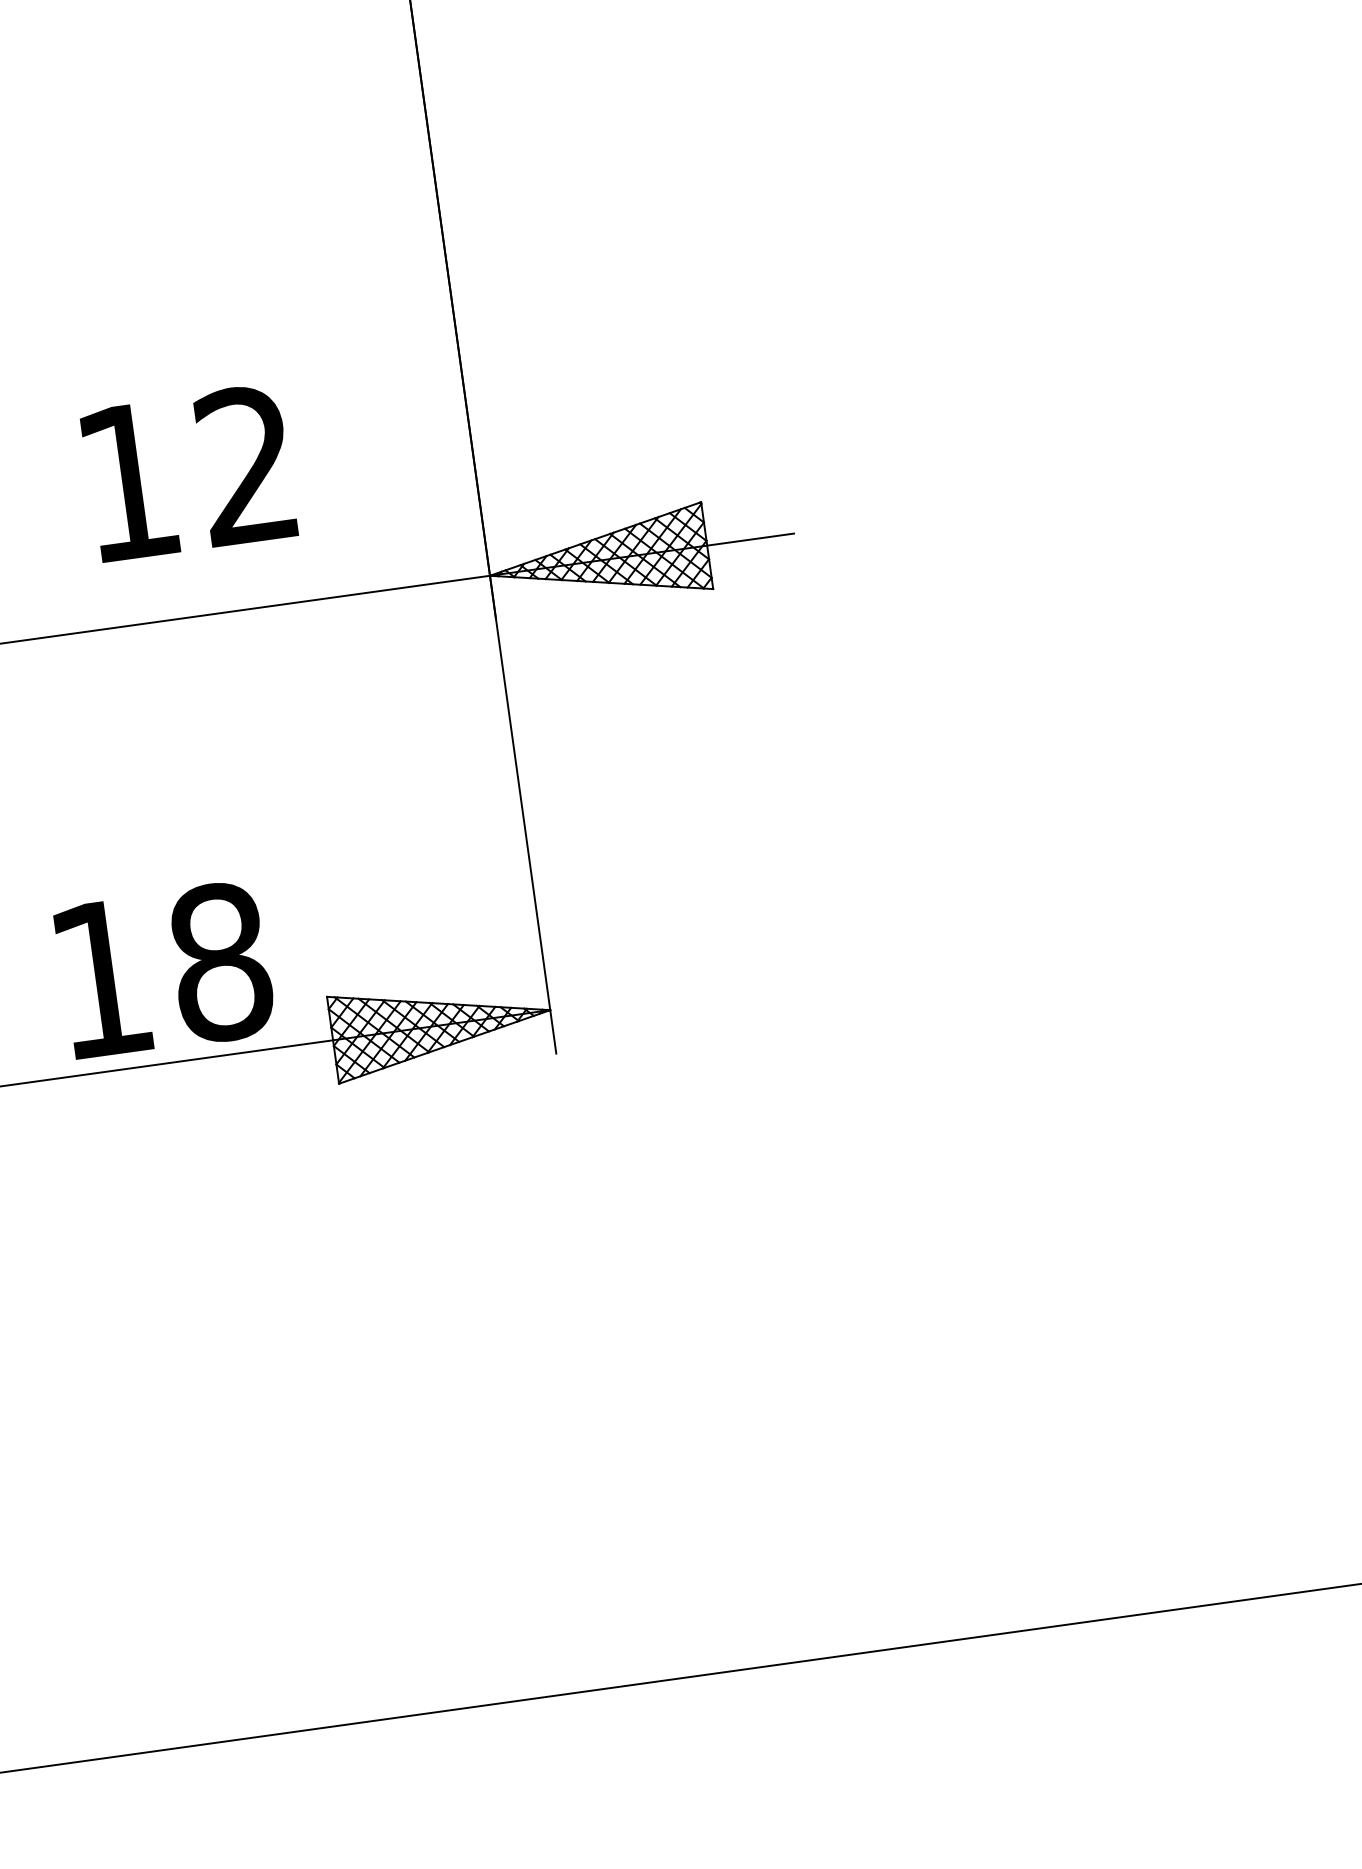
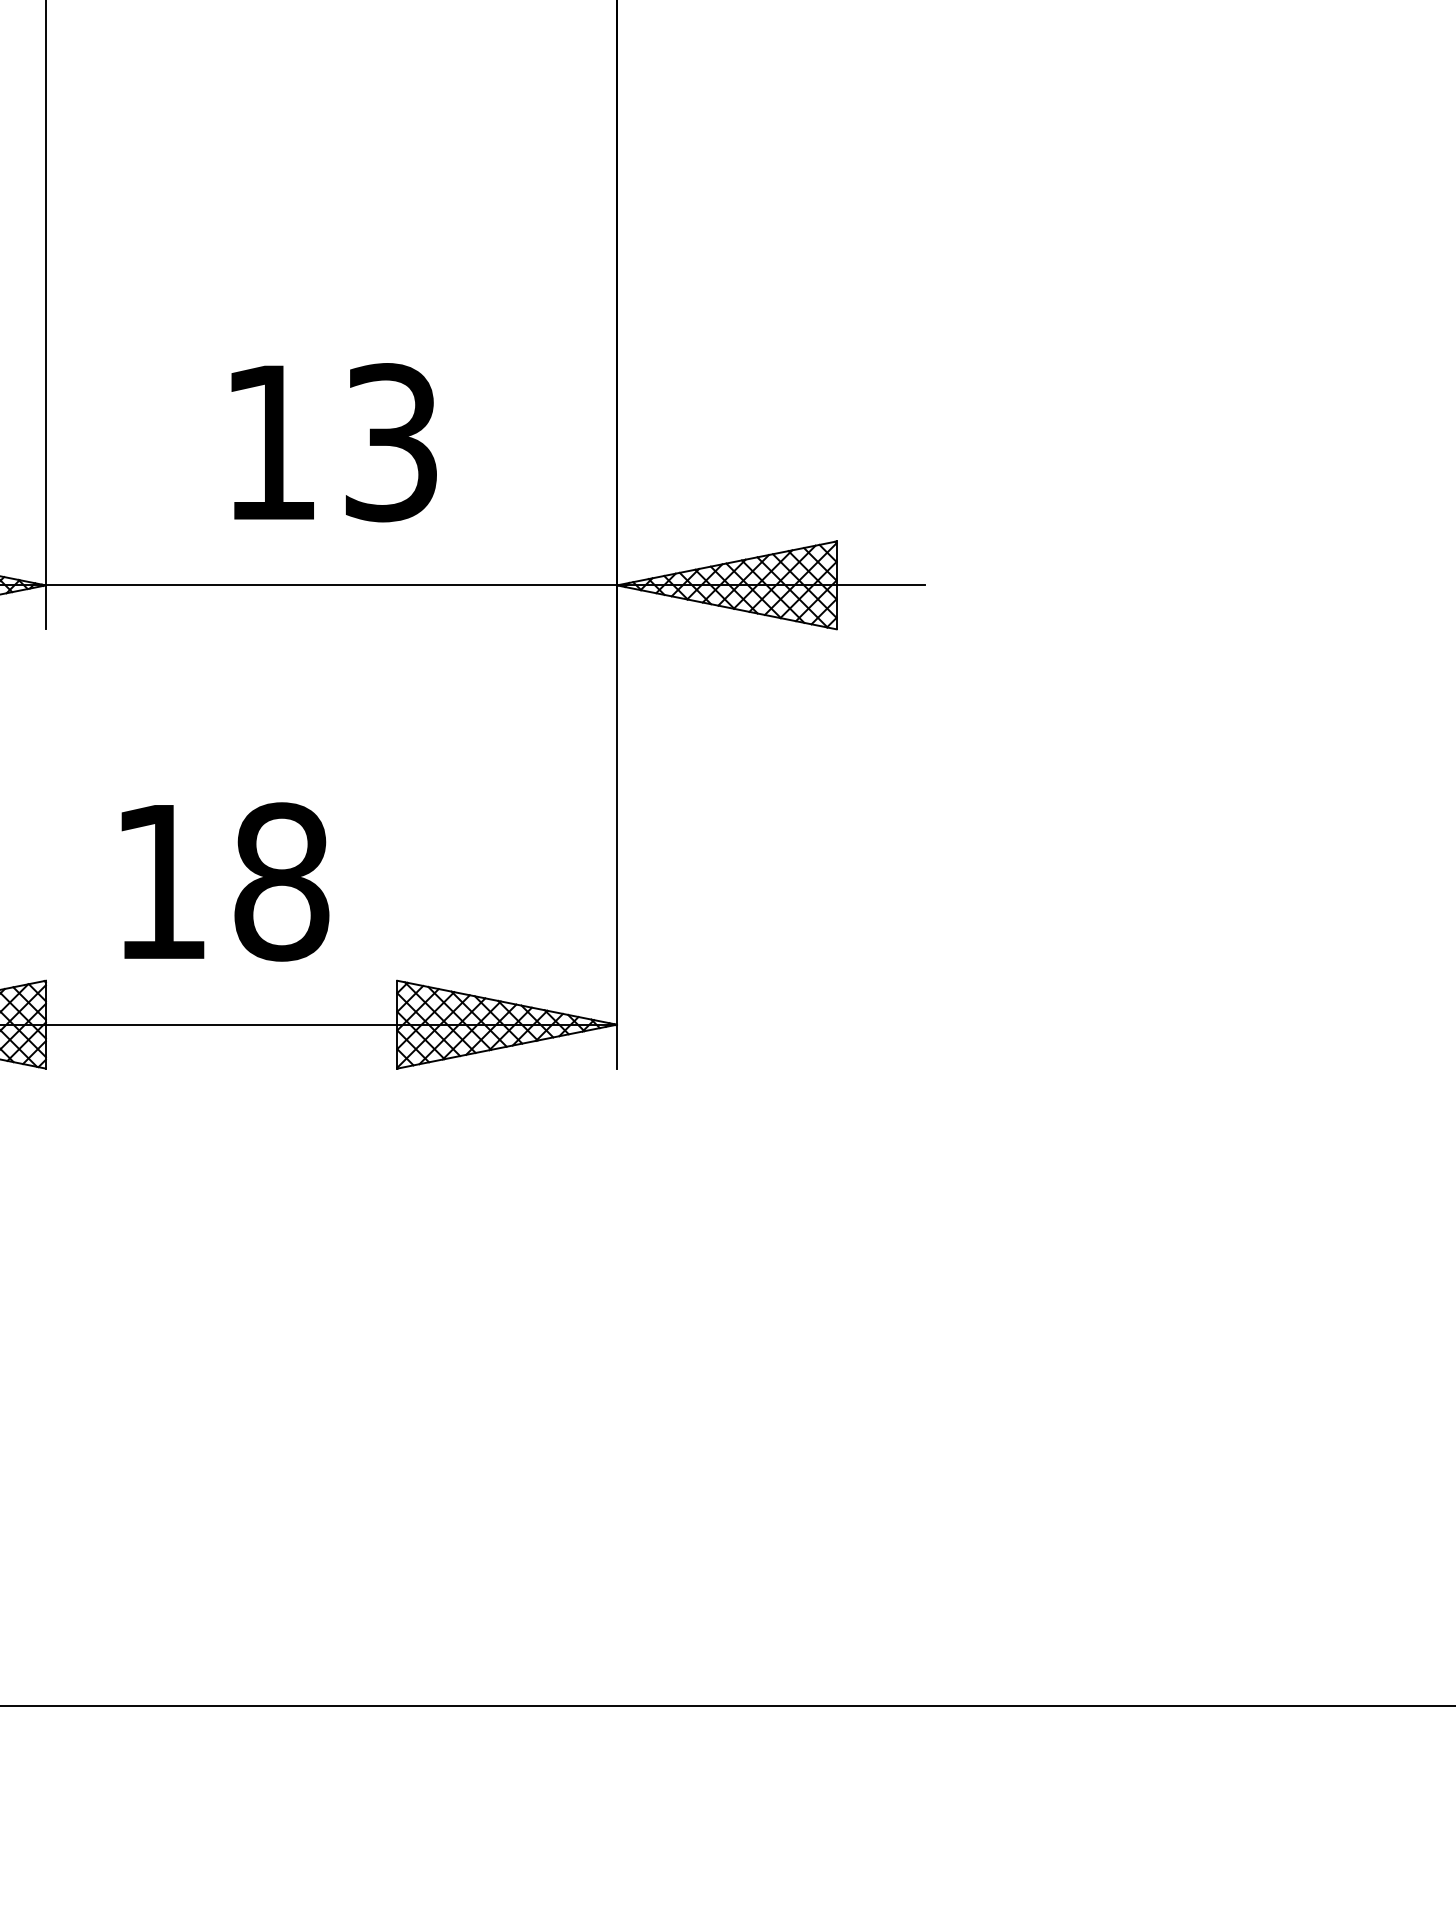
text: (246, 465) -> (390, 442), 12 -> 13
text: (165, 969) -> (225, 881), moved

